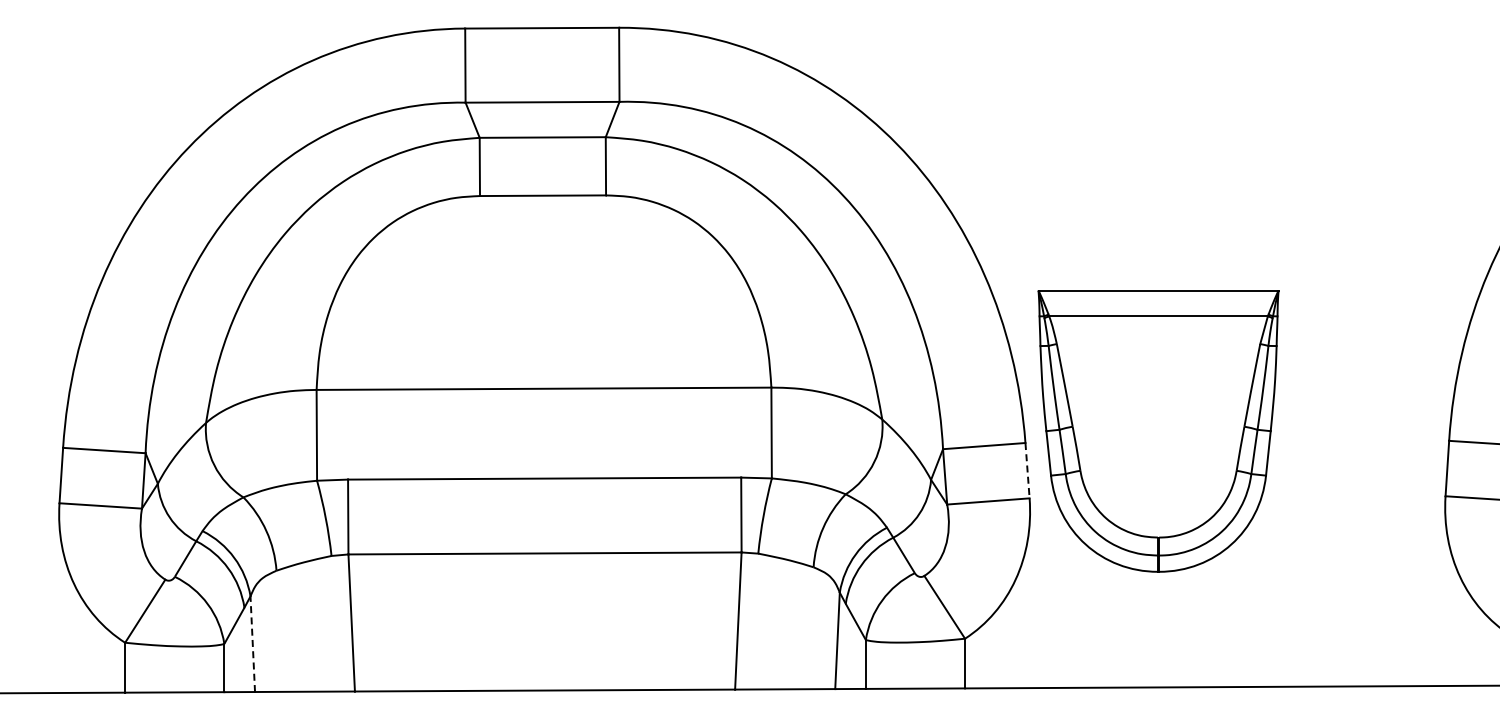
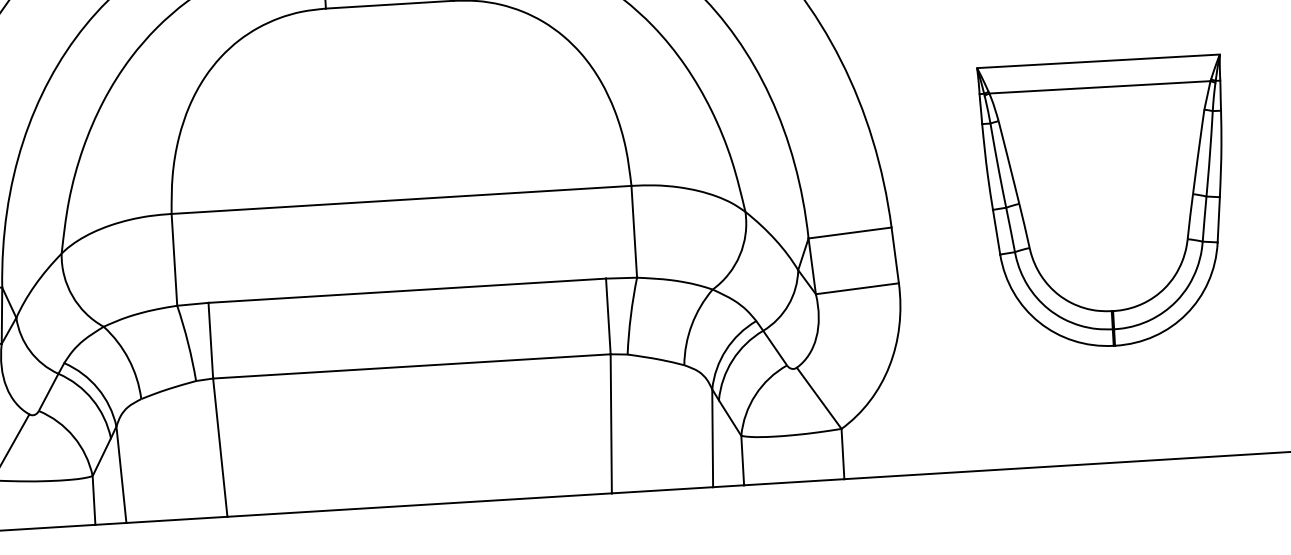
part: (1158, 431) -> (1106, 203), moved
line: (1027, 470) -> (895, 255), dashed -> solid
line: (252, 644) -> (121, 475), dashed -> solid

